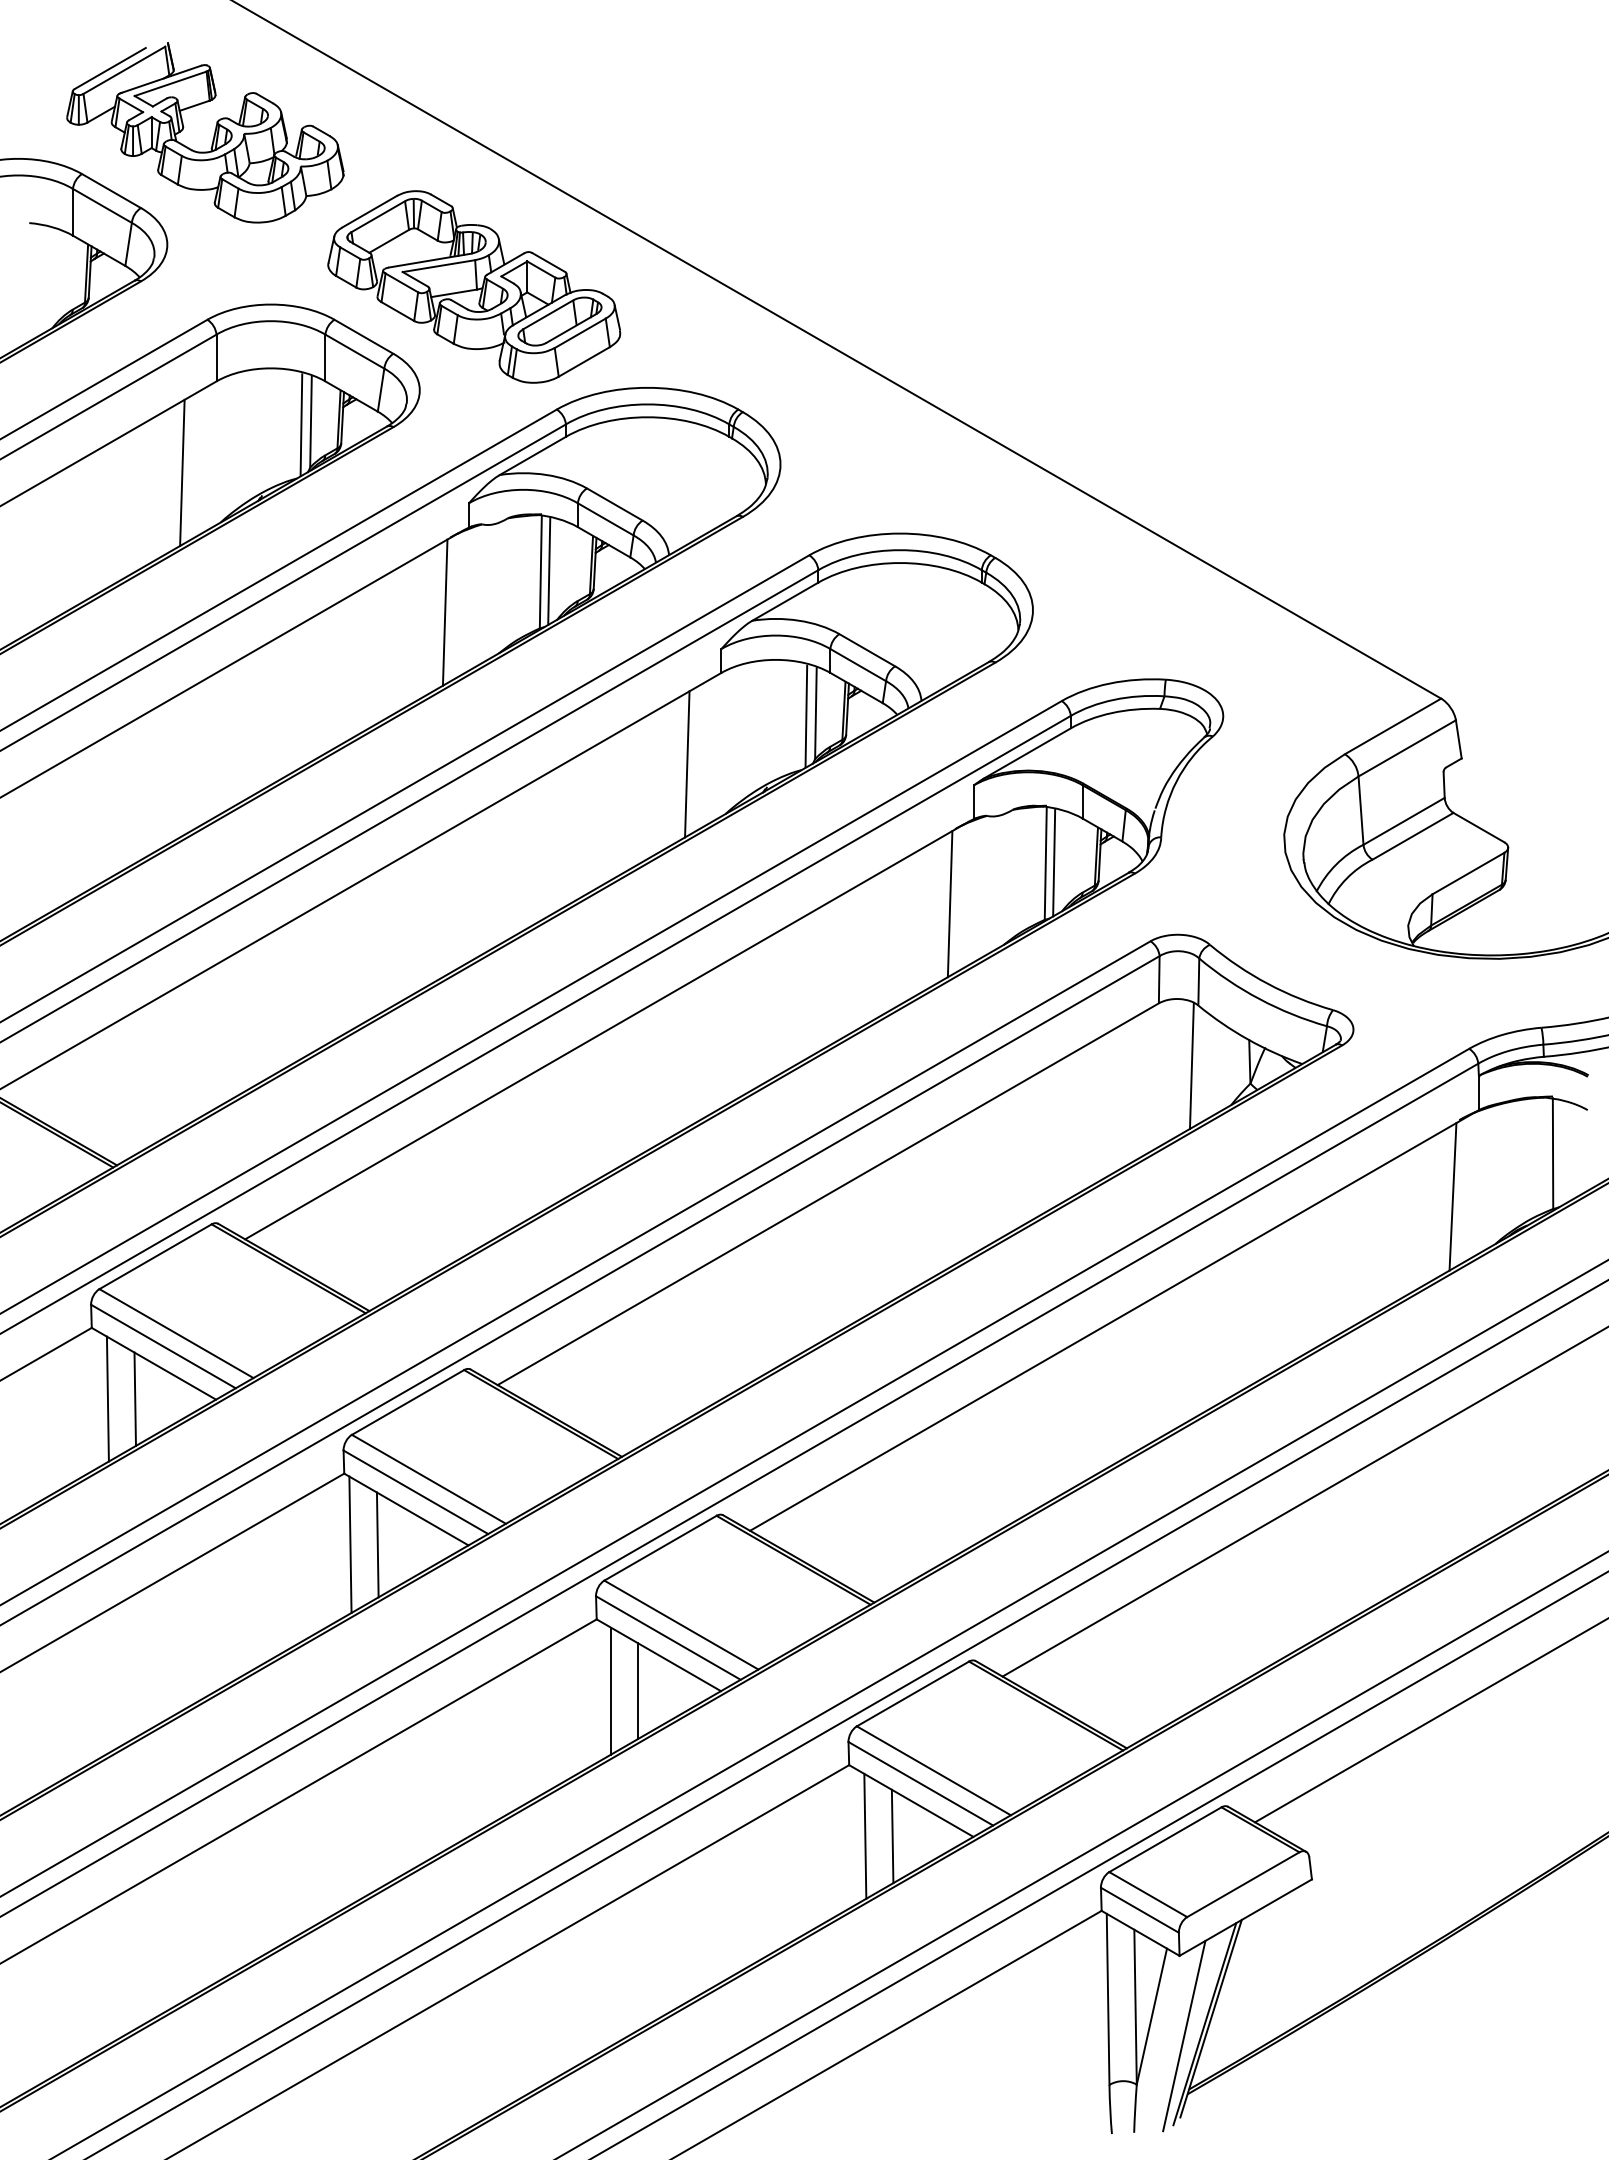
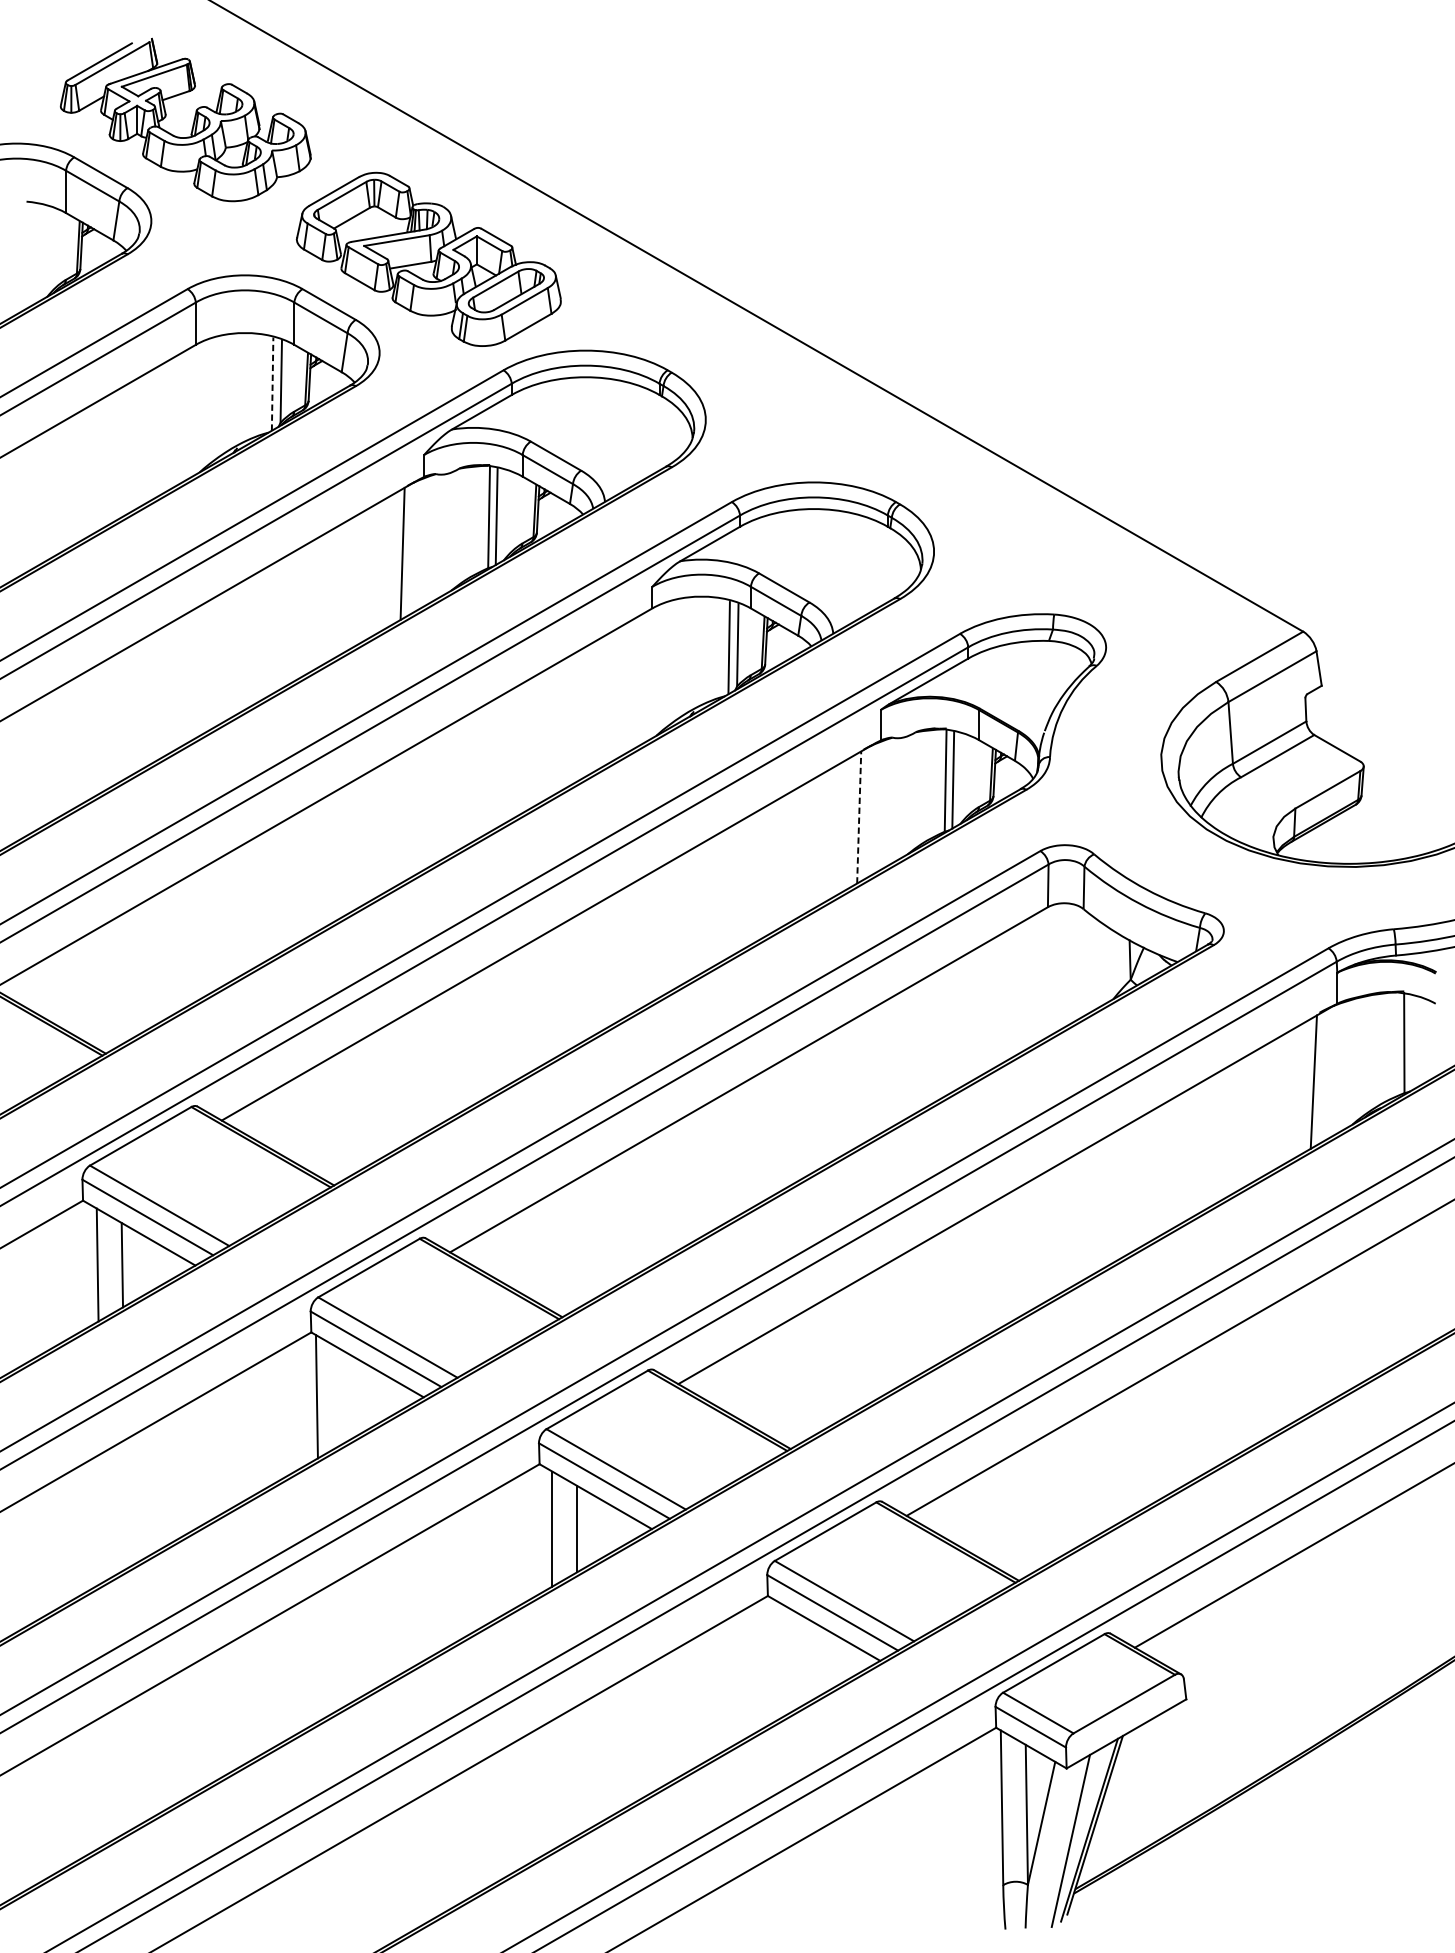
line: (301, 424) -> (272, 383), solid -> dashed
line: (182, 472) -> (165, 427), removed
line: (687, 764) -> (621, 691), removed
line: (950, 903) -> (859, 816), solid -> dashed
line: (1191, 1065) -> (1077, 963), removed
line: (377, 1544) -> (341, 1396), removed
line: (865, 1835) -> (782, 1659), removed
line: (892, 1836) -> (807, 1660), removed

